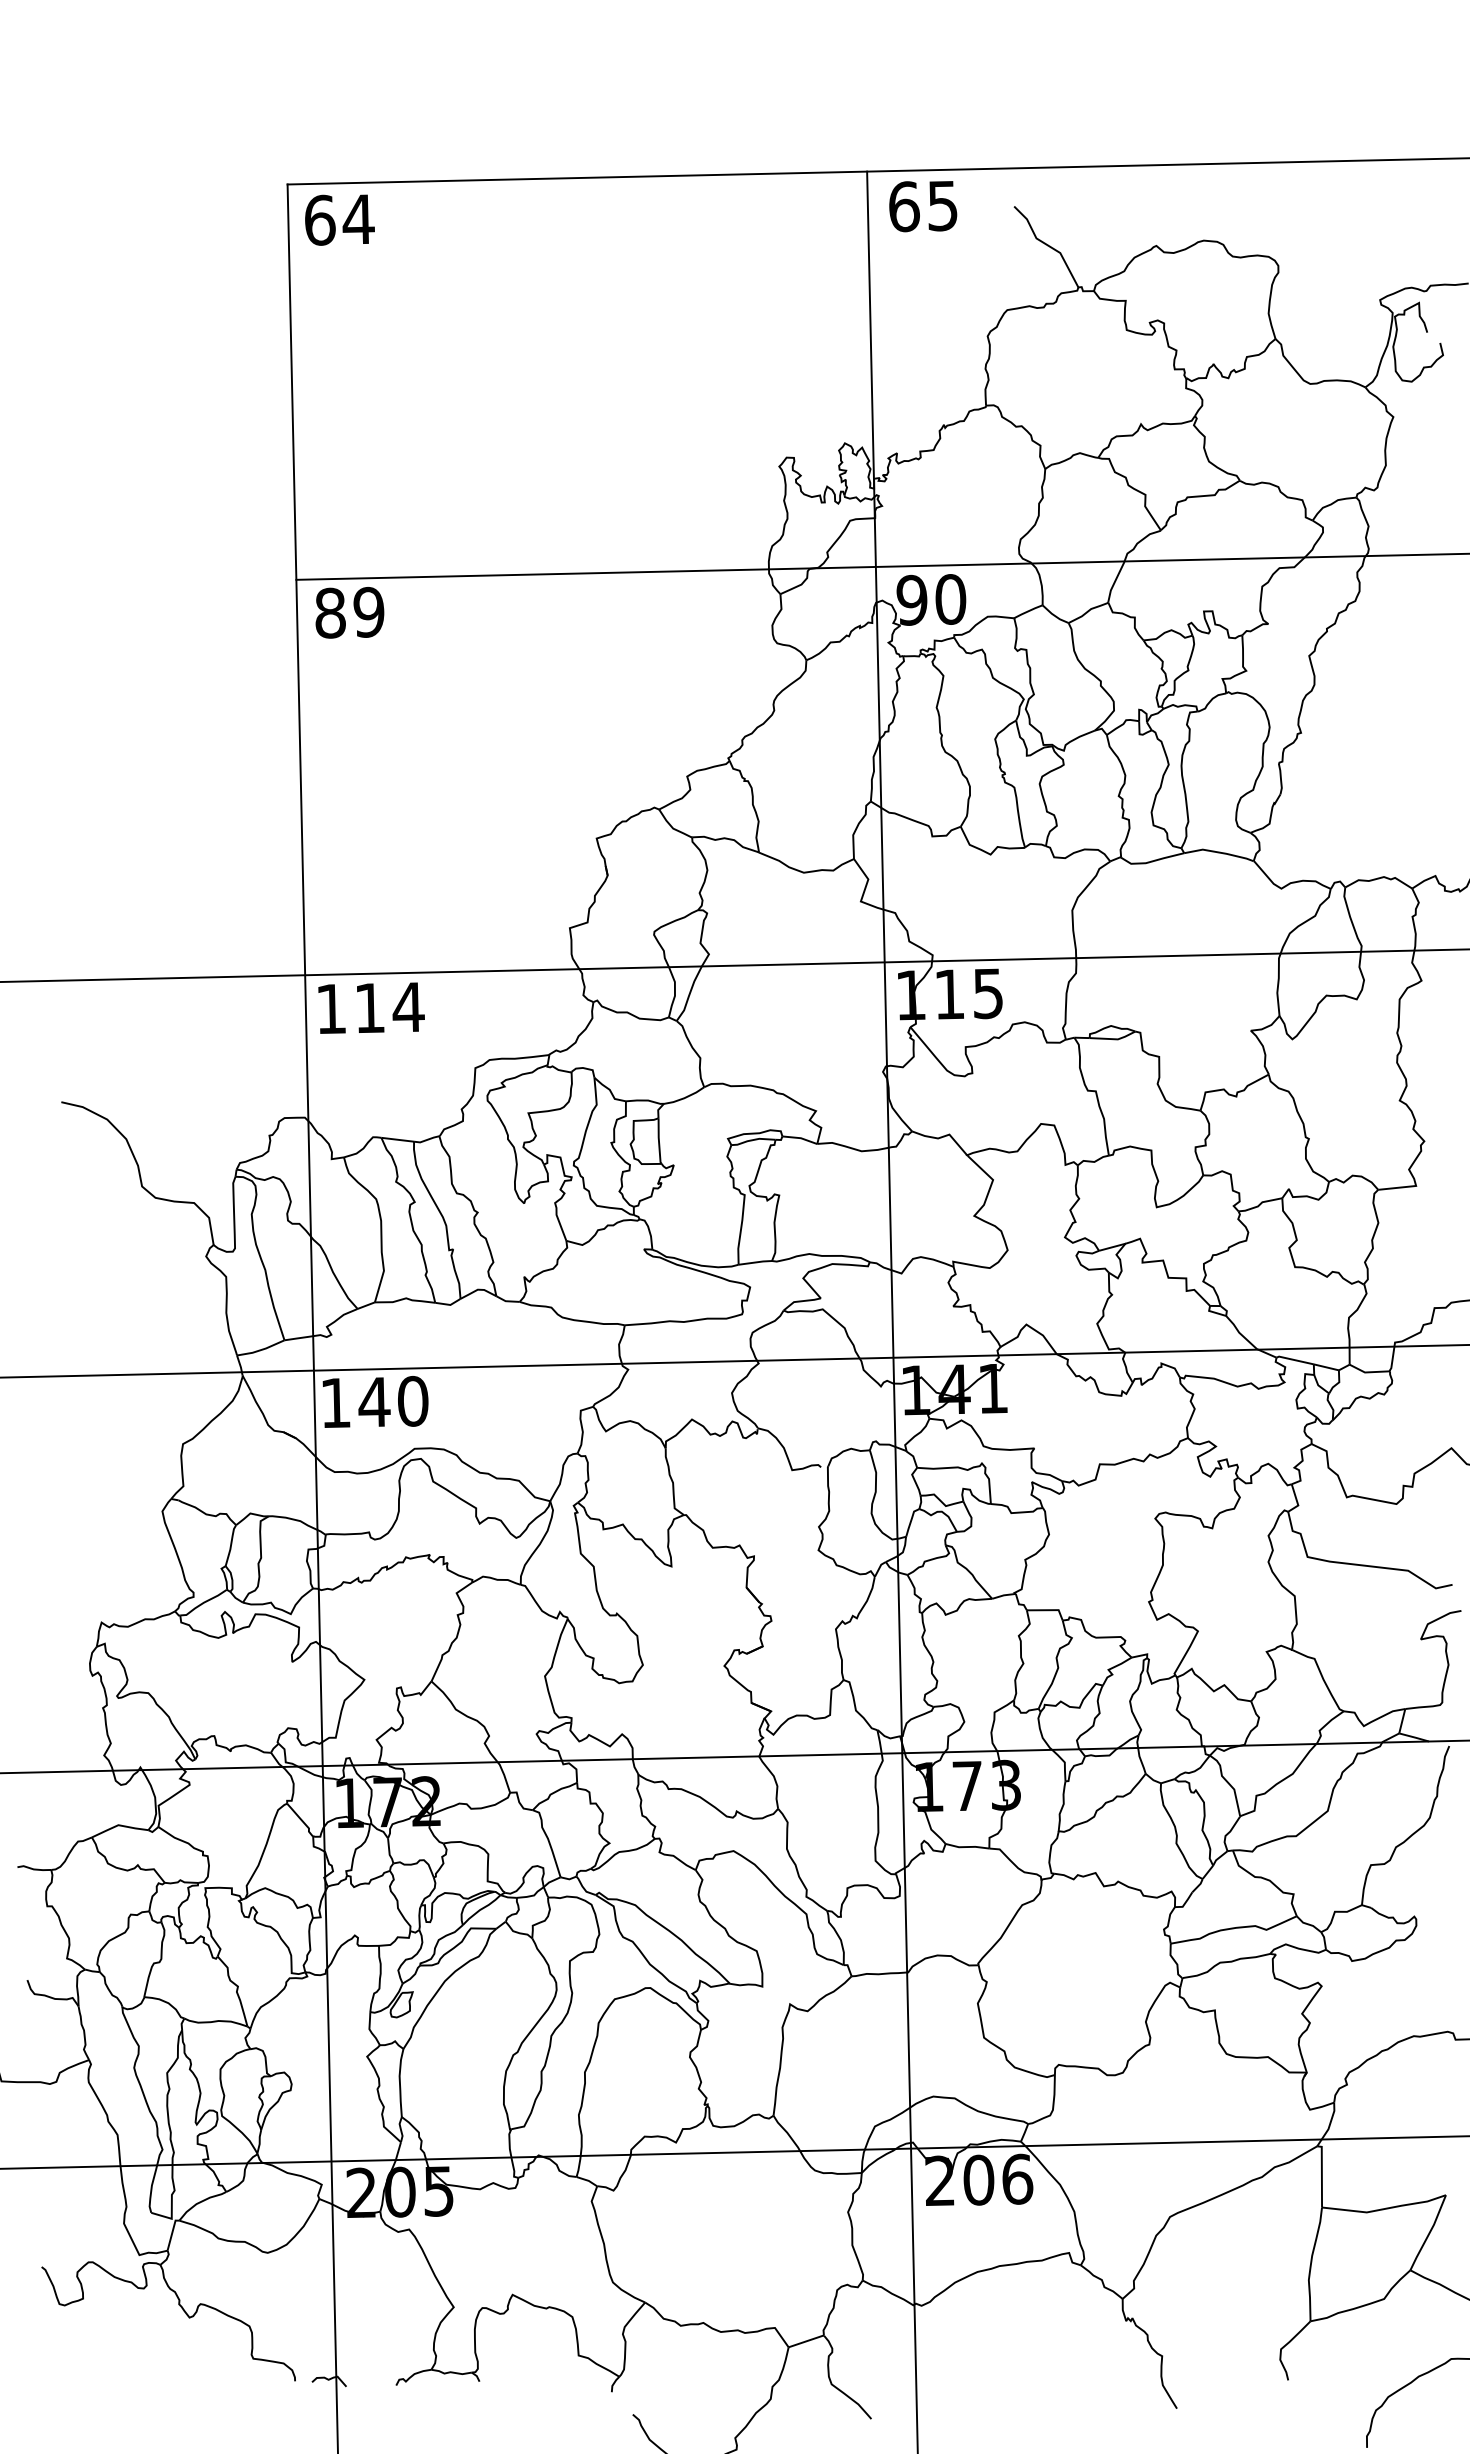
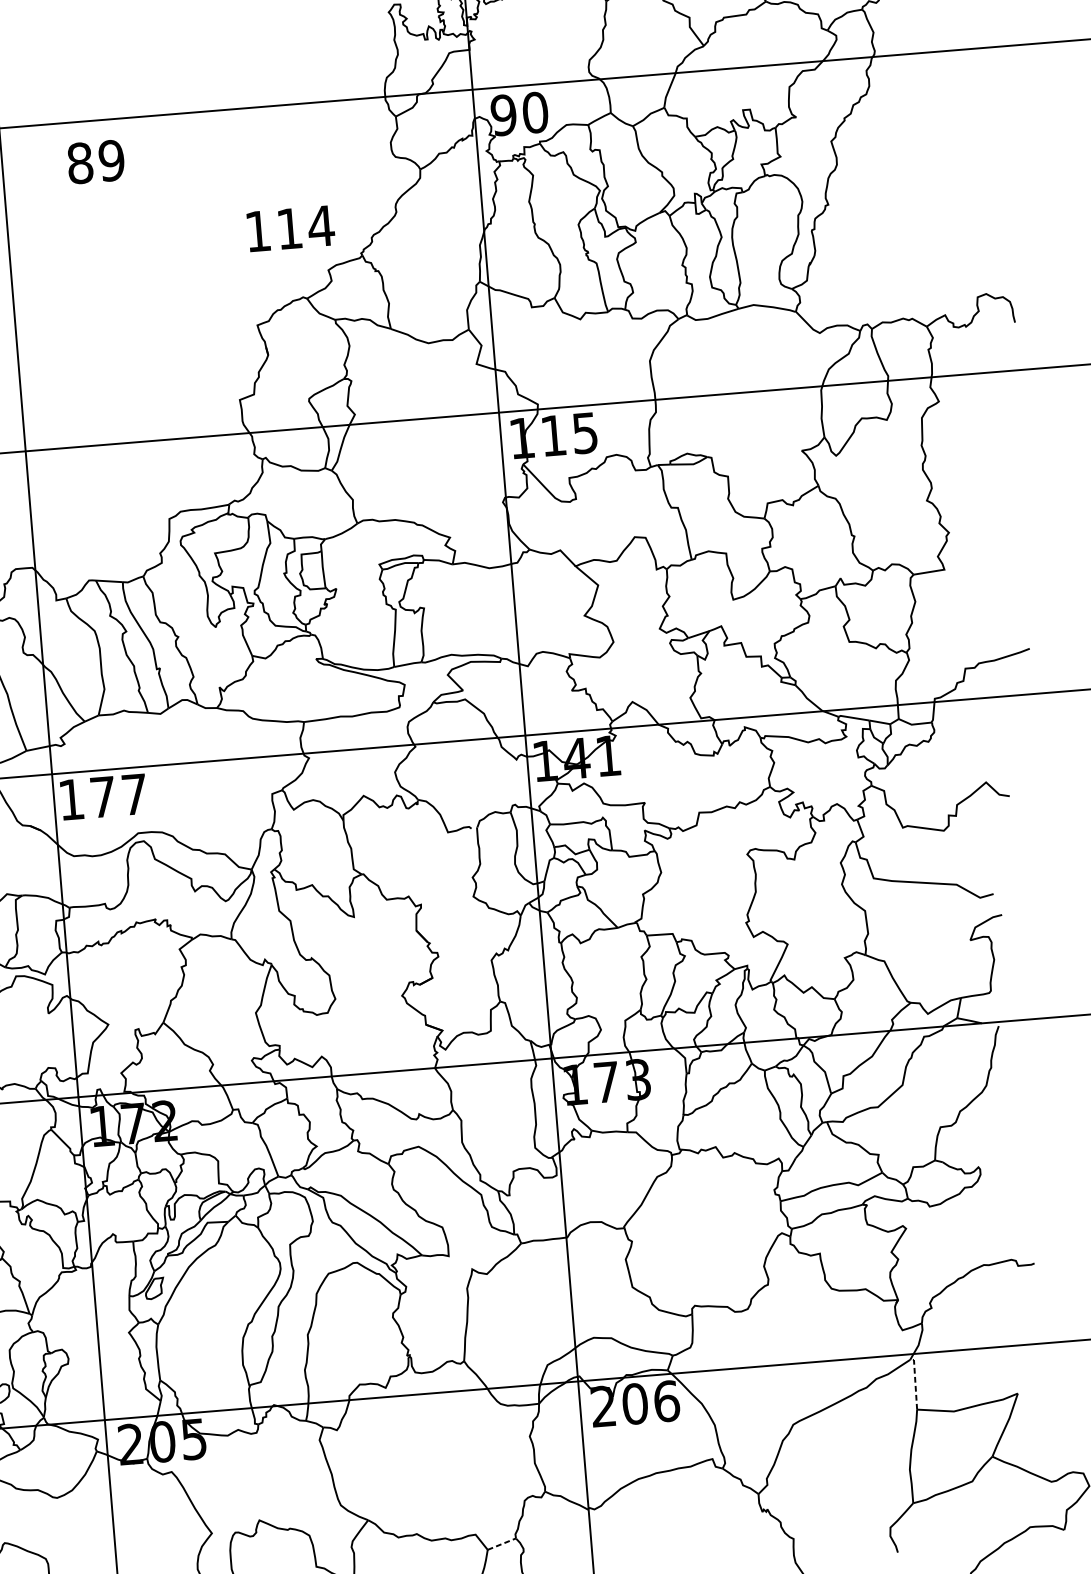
text: (349, 612) -> (95, 161), moved
text: (371, 1007) -> (290, 228), moved
text: (393, 1401) -> (118, 795), 140 -> 177
line: (1321, 2173) -> (915, 1381), solid -> dashed
line: (806, 2341) -> (502, 1544), solid -> dashed

